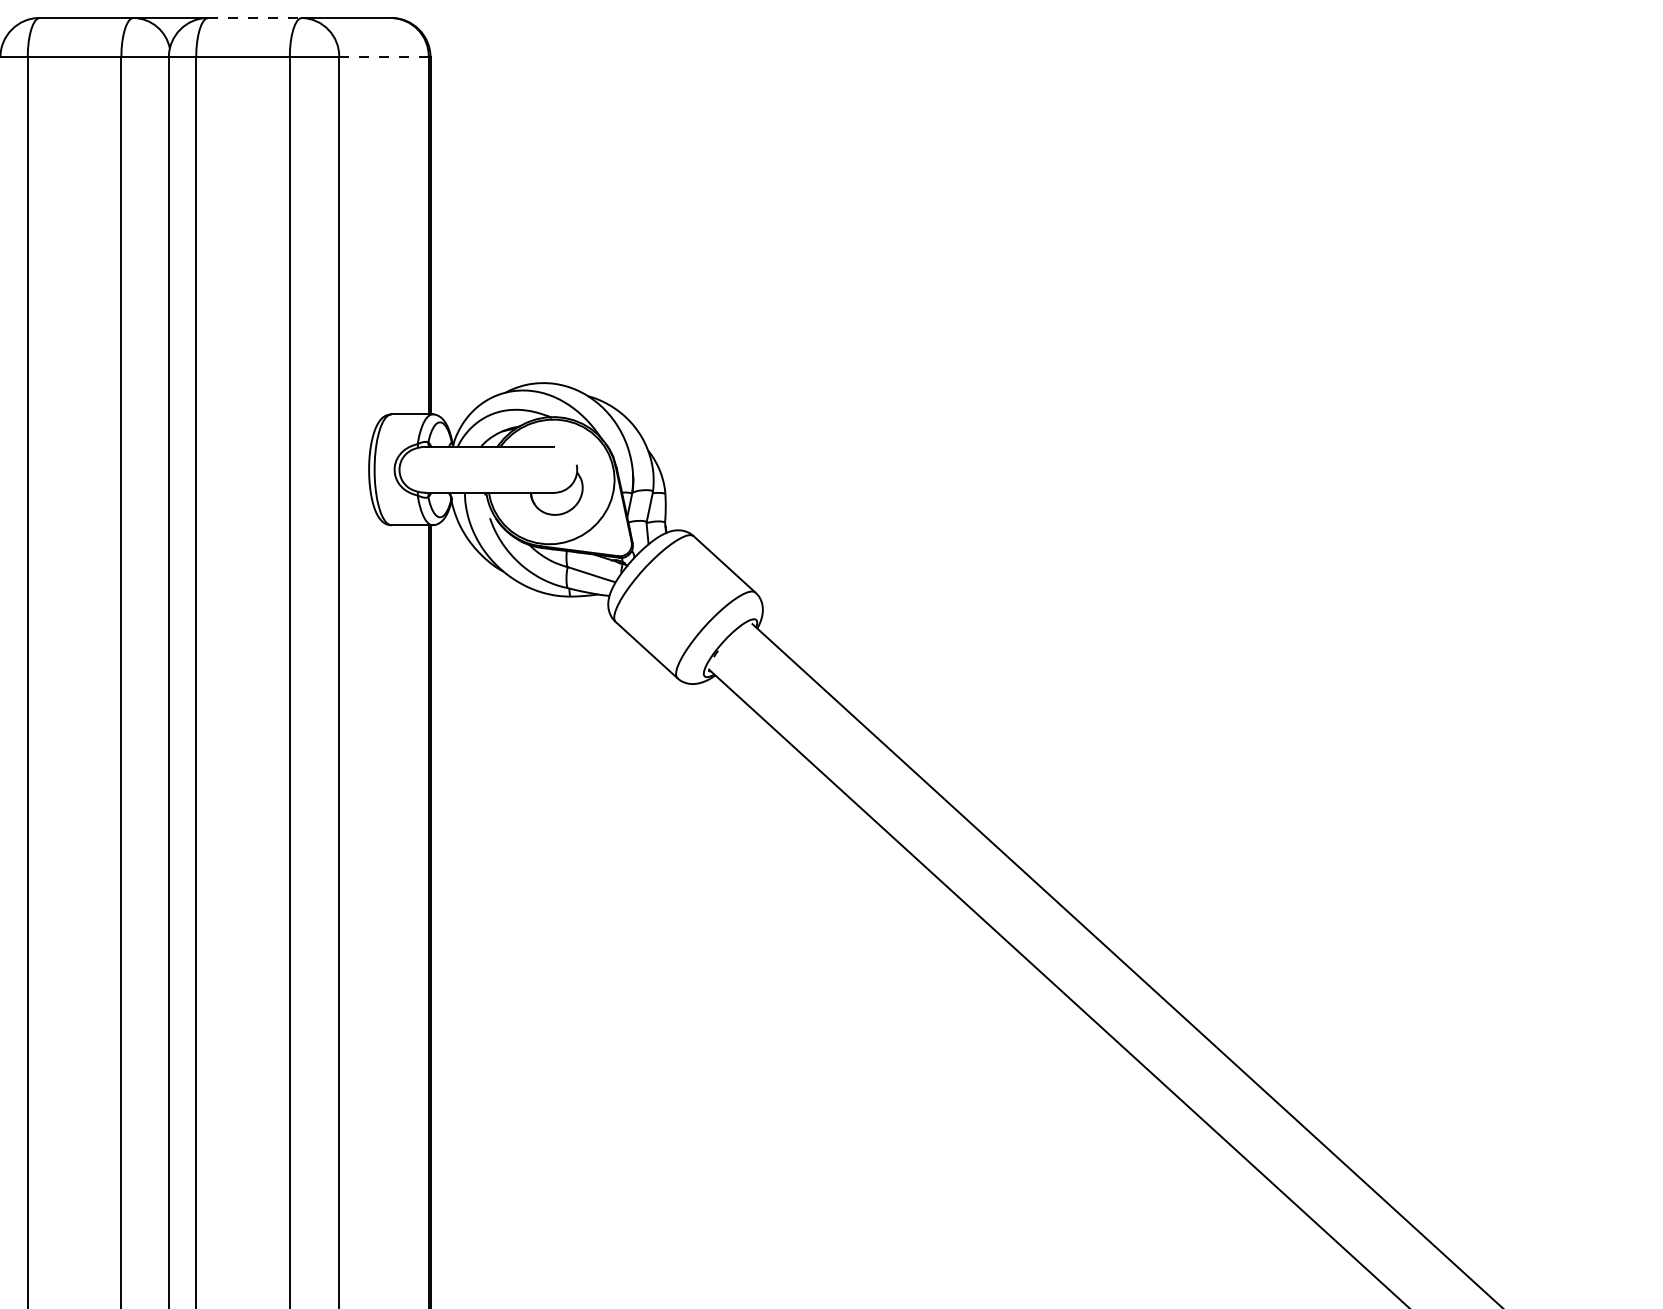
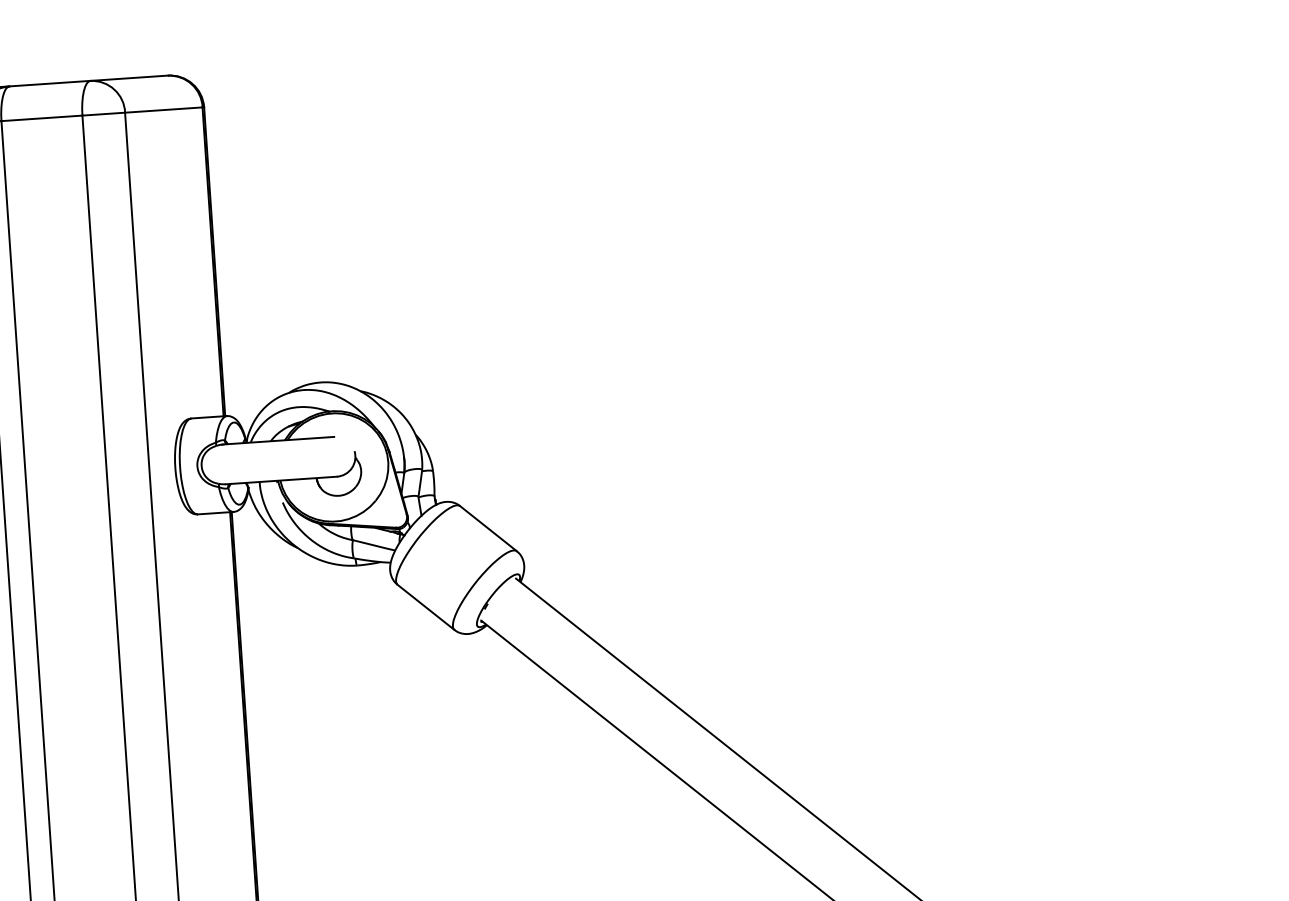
line: (254, 17) -> (49, 83), dashed -> solid
line: (383, 57) -> (163, 110), dashed -> solid

